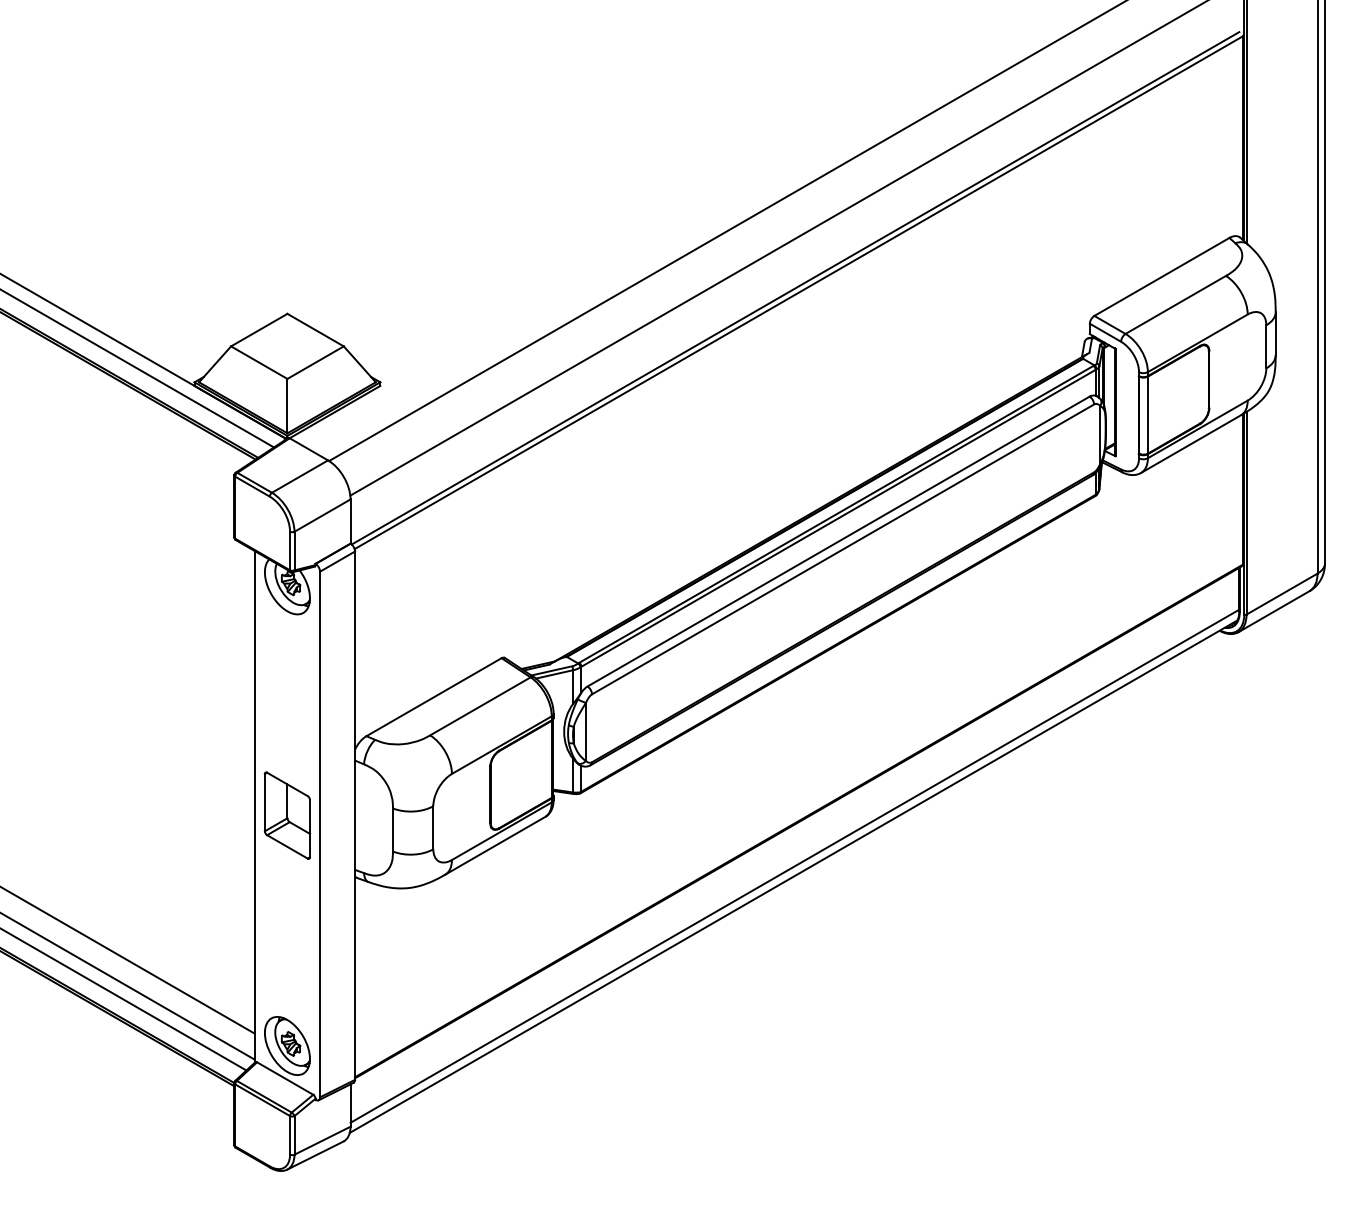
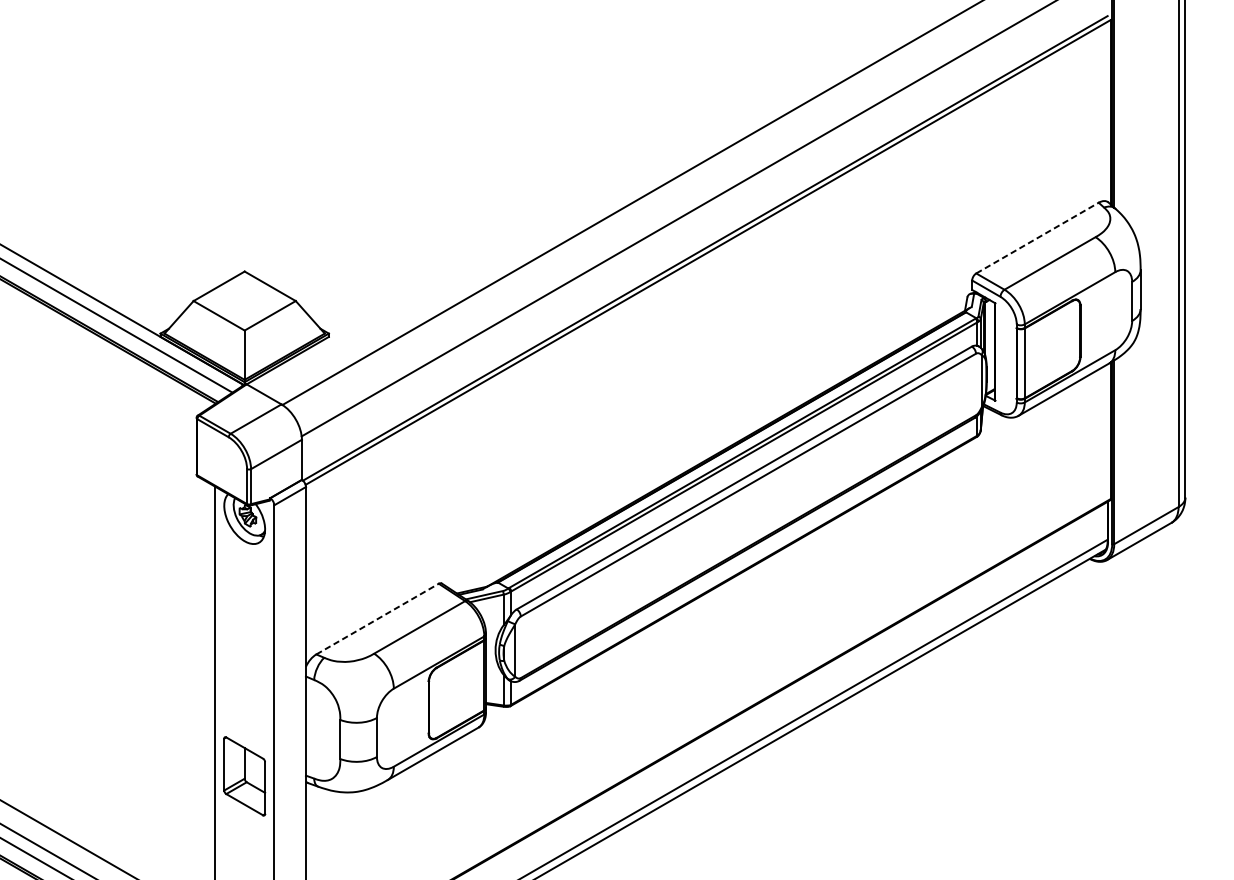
line: (1161, 276) -> (1037, 237), solid -> dashed
line: (434, 697) -> (378, 619), solid -> dashed
part: (286, 815) -> (243, 776), moved

